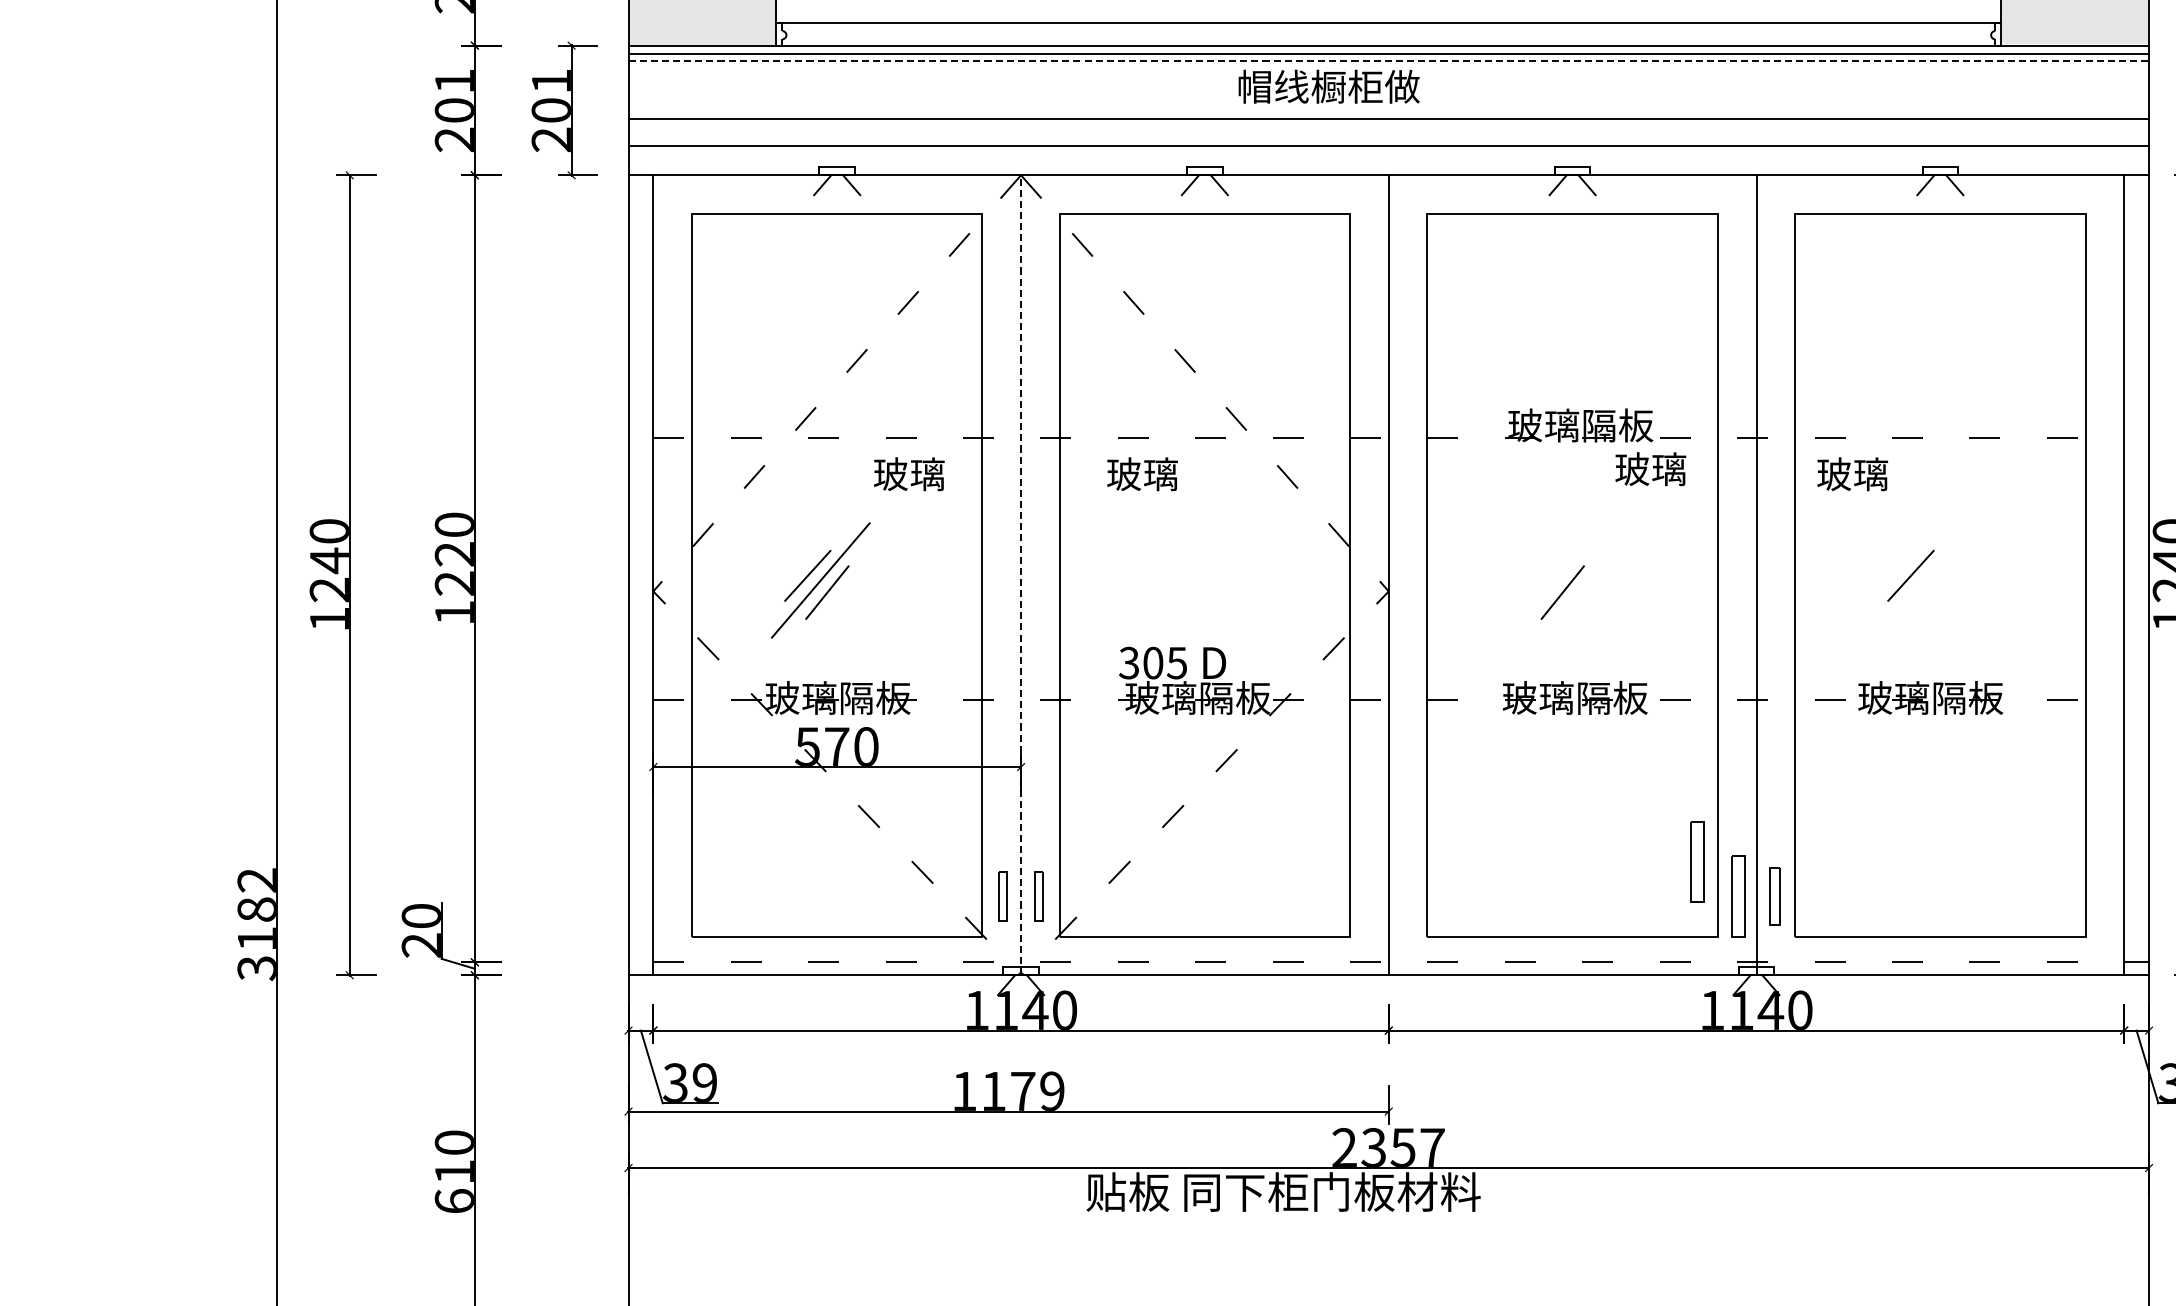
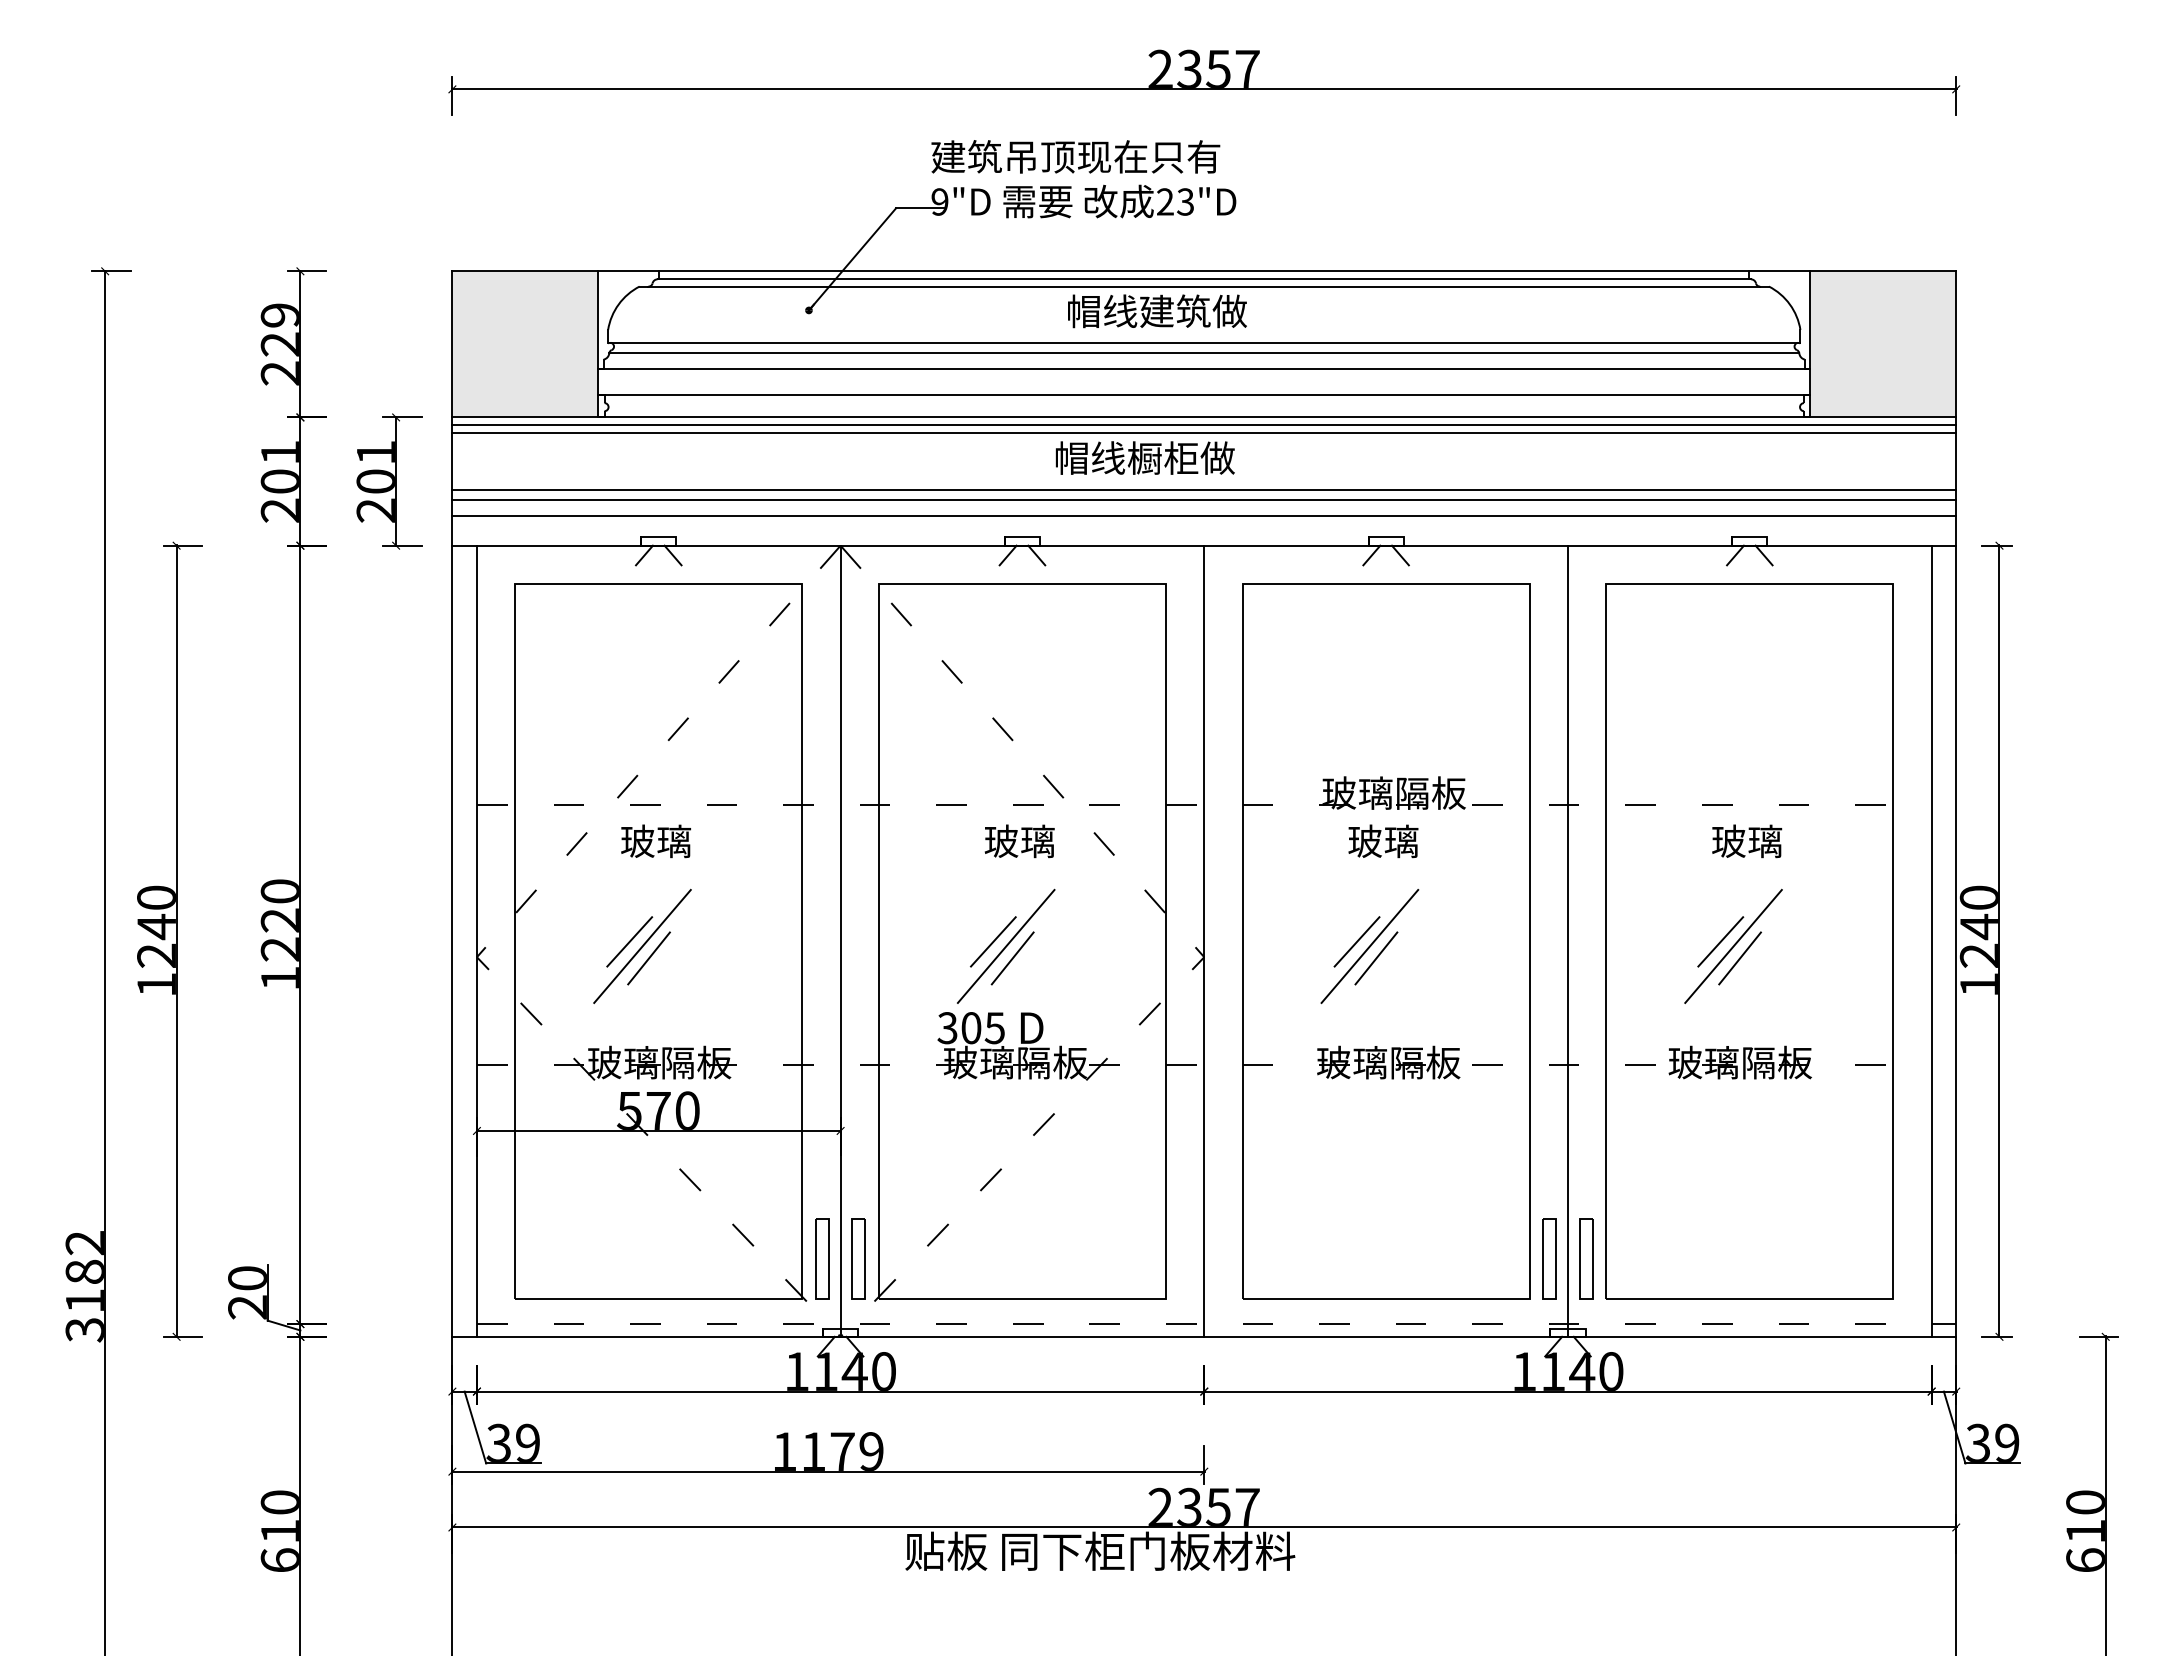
line: (1388, 60) -> (1204, 432), dashed -> solid
line: (1388, 129) -> (1204, 500), added
text: (1650, 469) -> (1383, 841), moved
text: (908, 474) -> (655, 841), moved
text: (1142, 474) -> (1019, 841), moved
text: (1853, 474) -> (1747, 841), moved
line: (1020, 575) -> (840, 941), dashed -> solid
line: (1175, 575) -> (993, 941), added
line: (1542, 575) -> (1356, 941), added
line: (1187, 579) -> (1005, 945), added
line: (1555, 579) -> (1369, 945), added
line: (1923, 579) -> (1733, 945), added
line: (1194, 592) -> (1012, 958), added
line: (1929, 592) -> (1739, 958), added
part: (1697, 861) -> (1509, 1224), removed
part: (1002, 896) -> (822, 1258), size x1.67
part: (1039, 896) -> (858, 1258), size x1.67
part: (1775, 896) -> (1586, 1258), size x1.43

